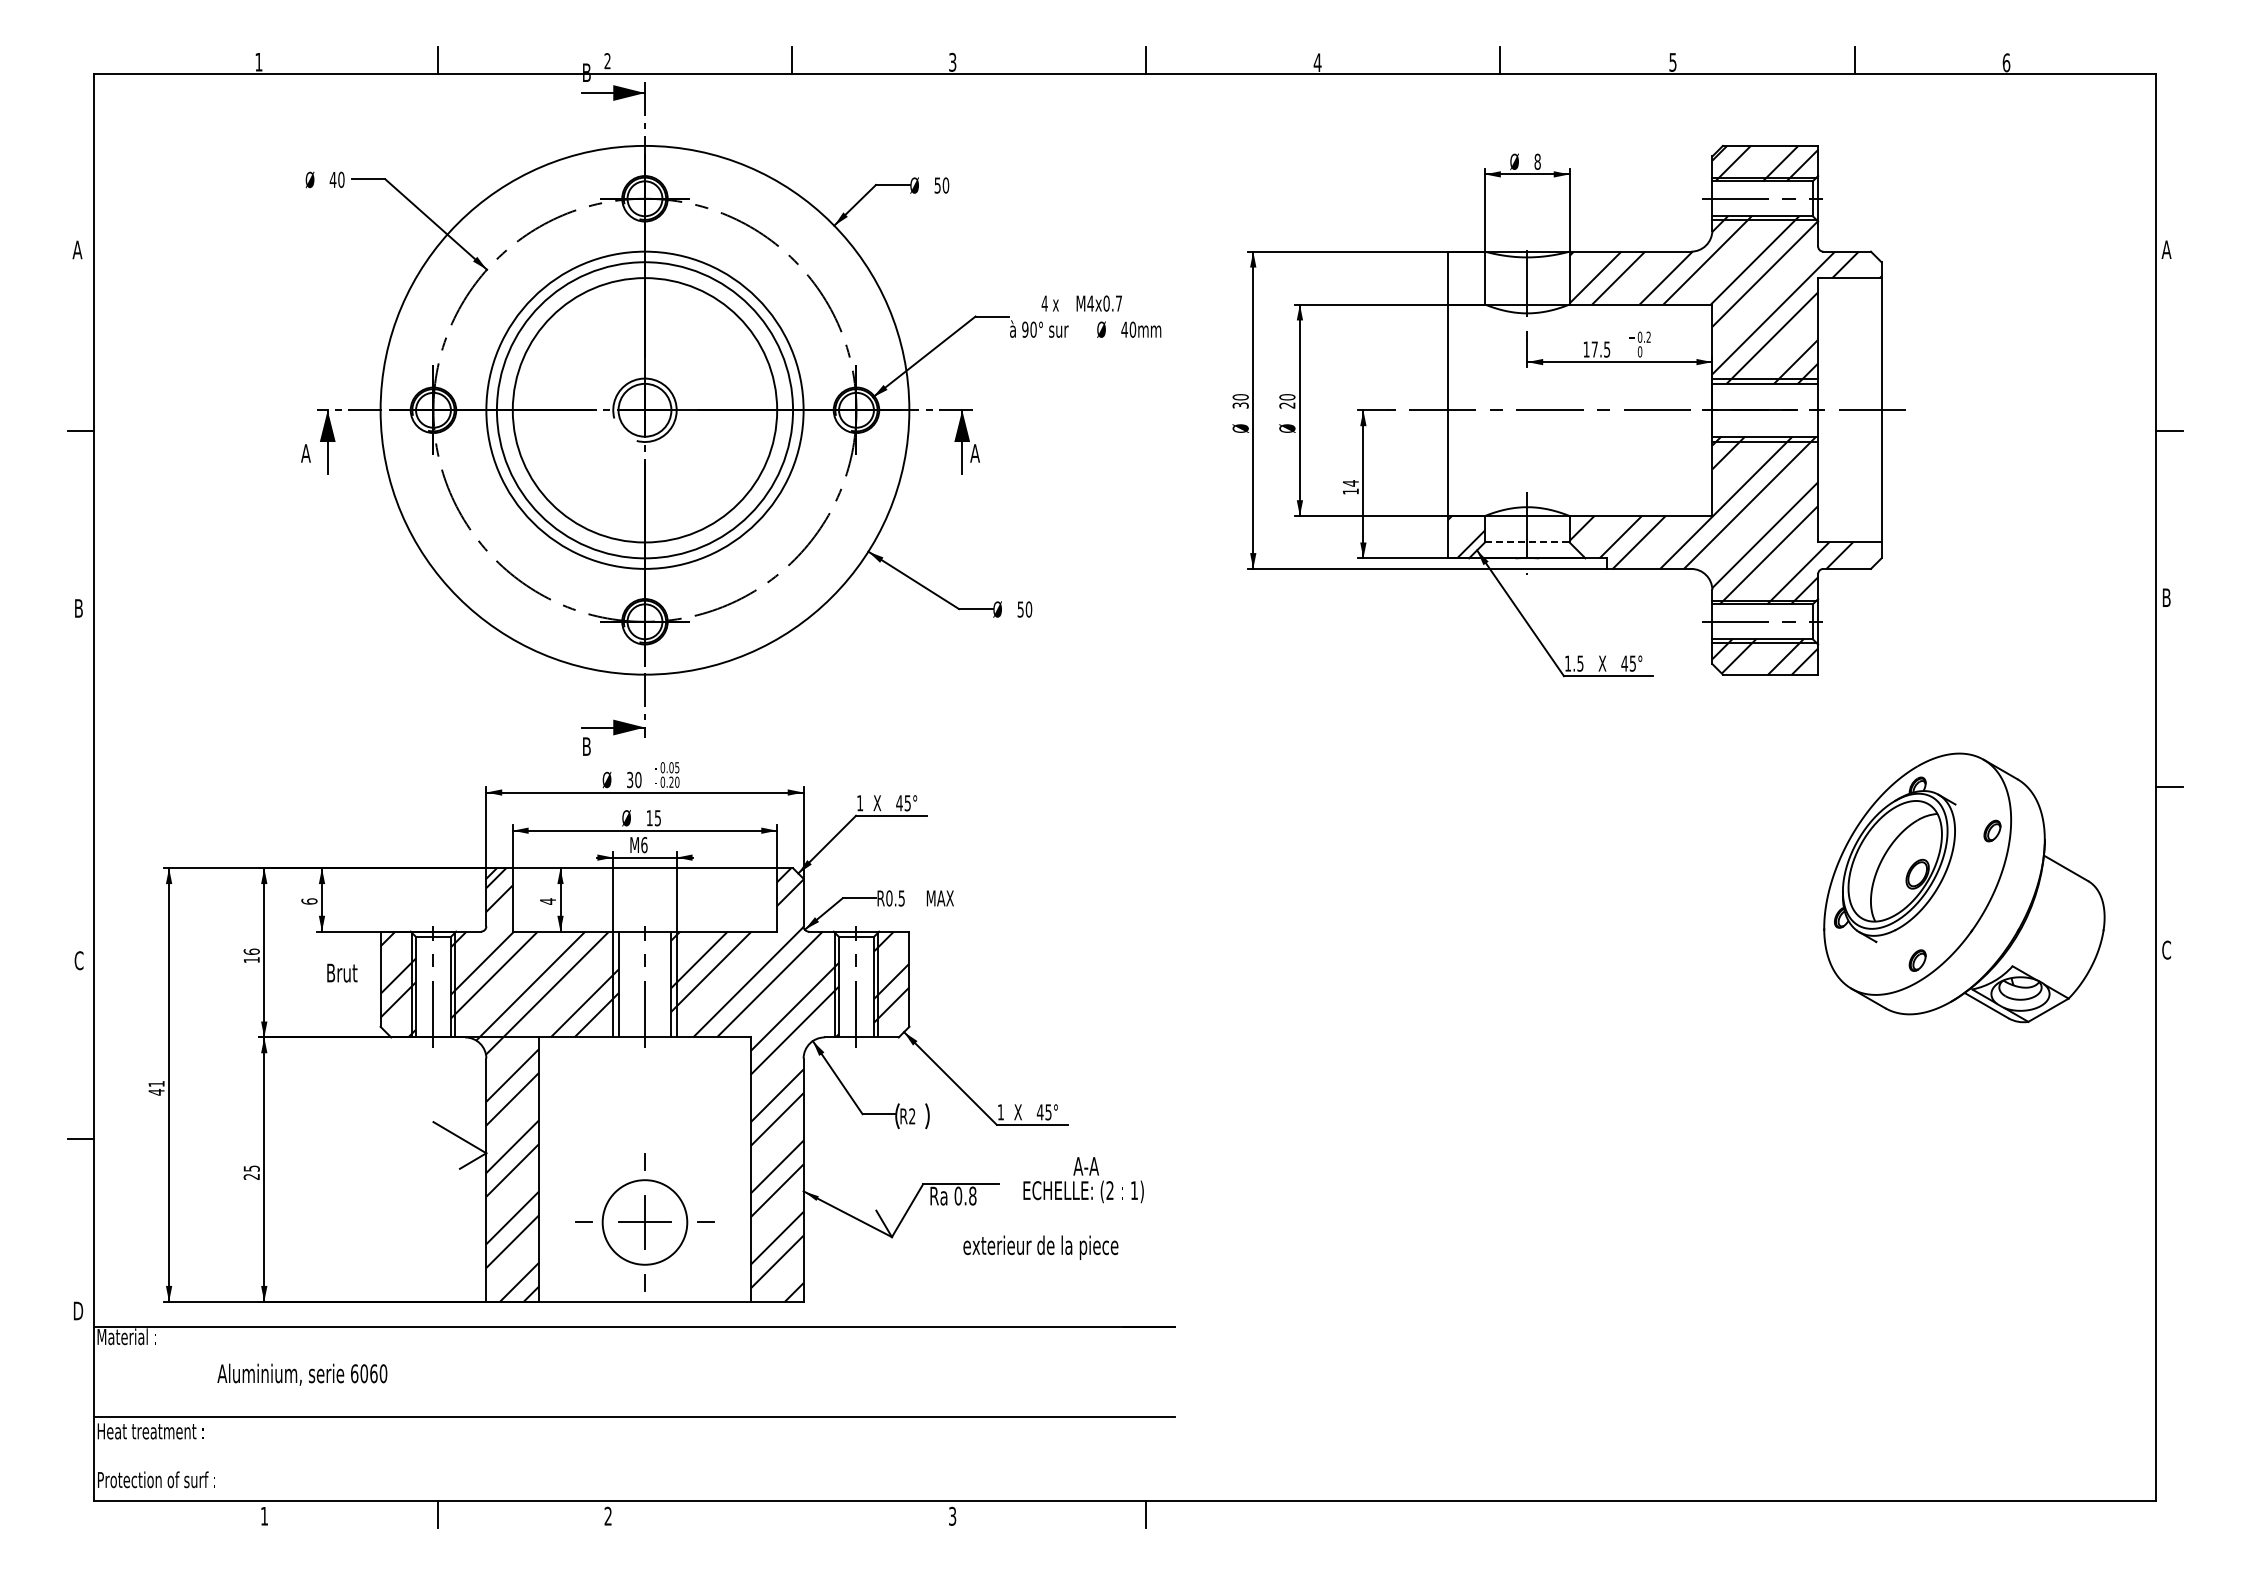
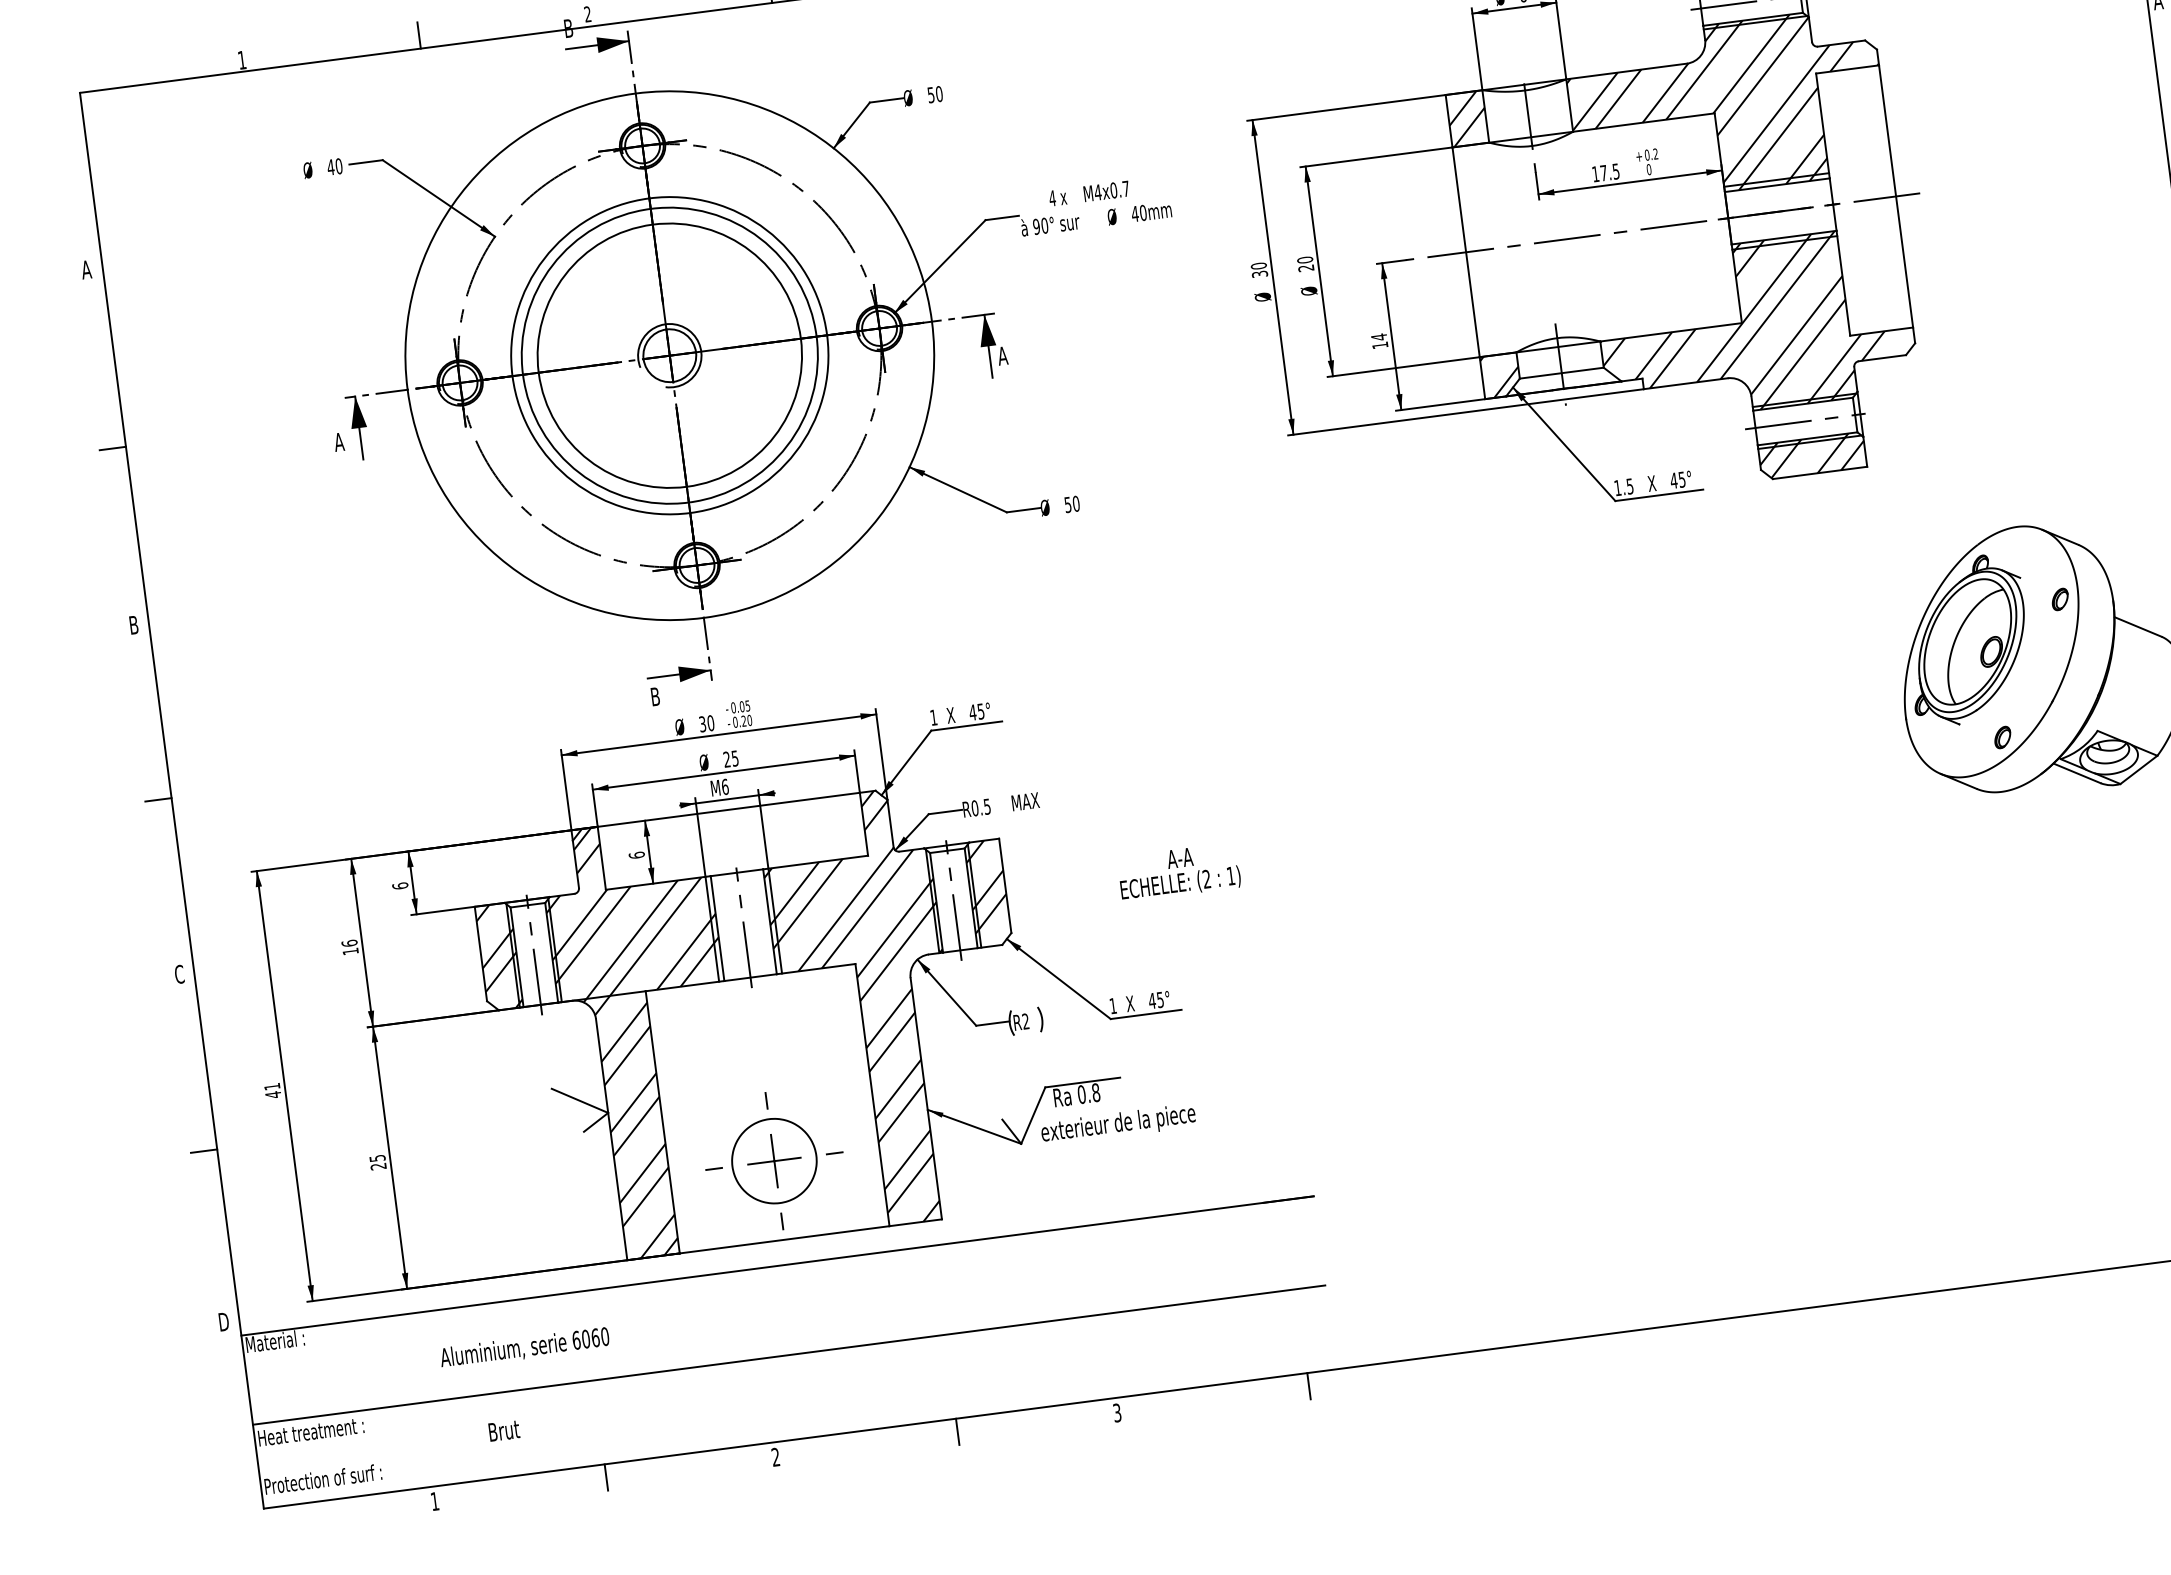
hatch: (1465, 277) -> (1466, 118), added
line: (1527, 542) -> (1562, 373), dashed -> solid
line: (80, 784) -> (158, 799), added
text: (649, 817) -> (726, 758), 15 -> 25
text: (547, 901) -> (636, 855), 4 -> 6
text: (342, 972) -> (504, 1430), moved
text: (1083, 1180) -> (1179, 872), moved
text: (1040, 1247) -> (1118, 1124), moved
text: (302, 1374) -> (524, 1347), moved
line: (791, 1514) -> (957, 1431), added

